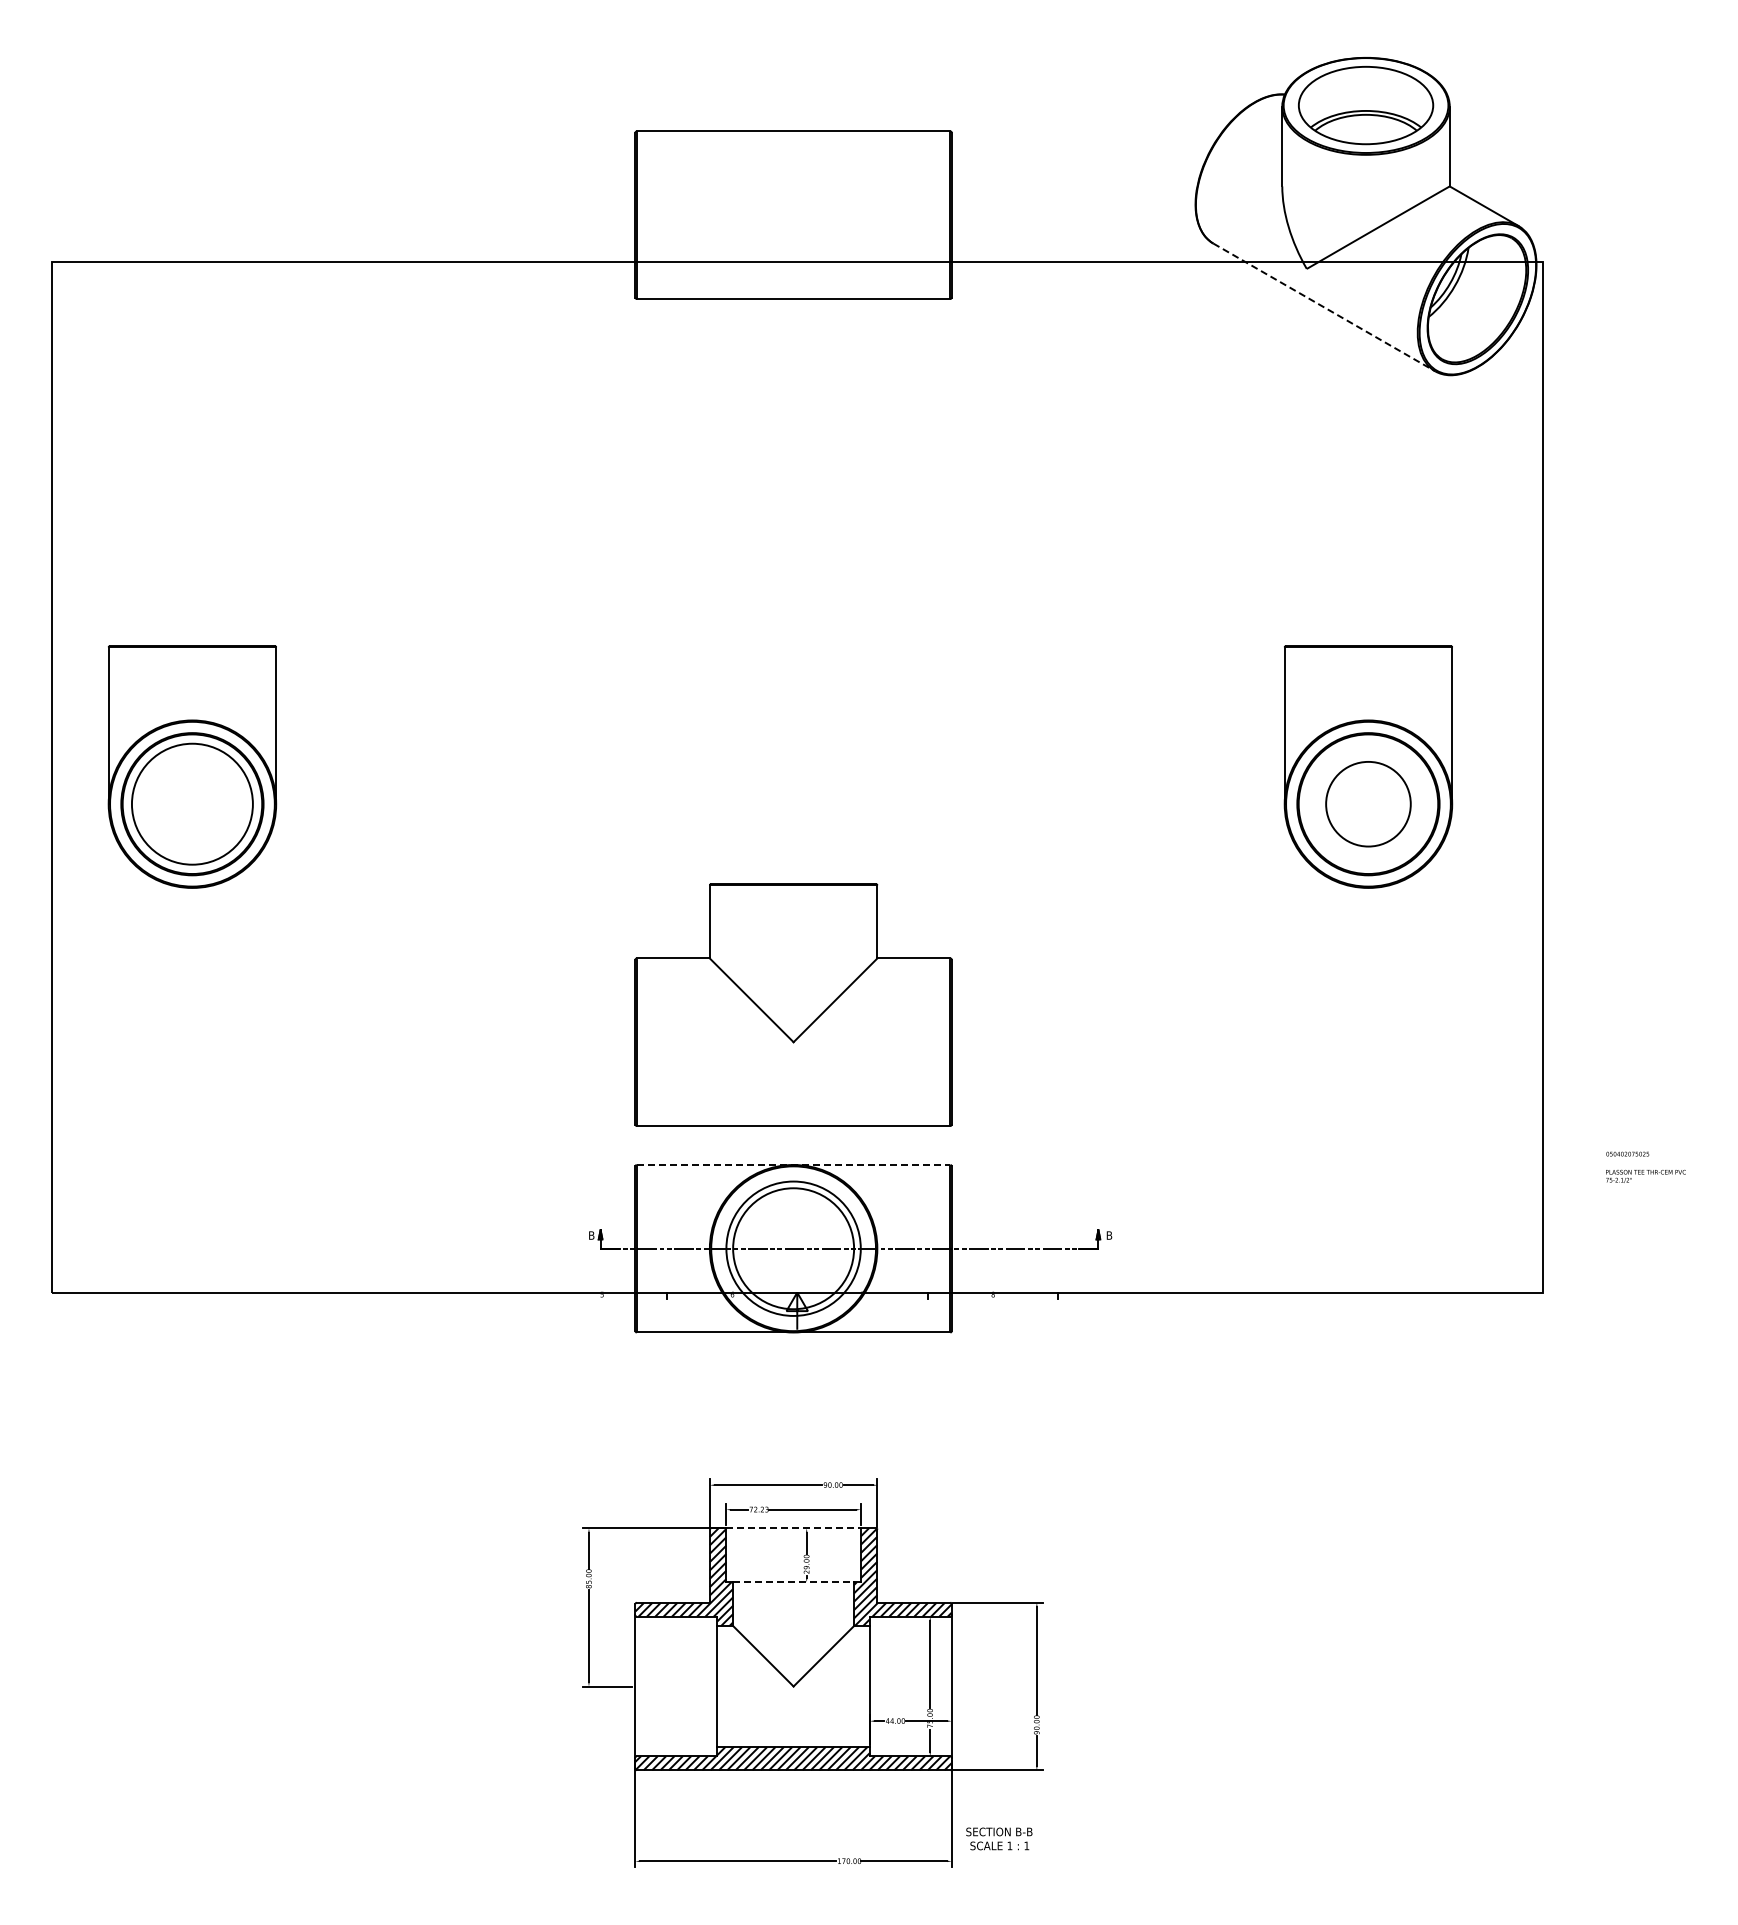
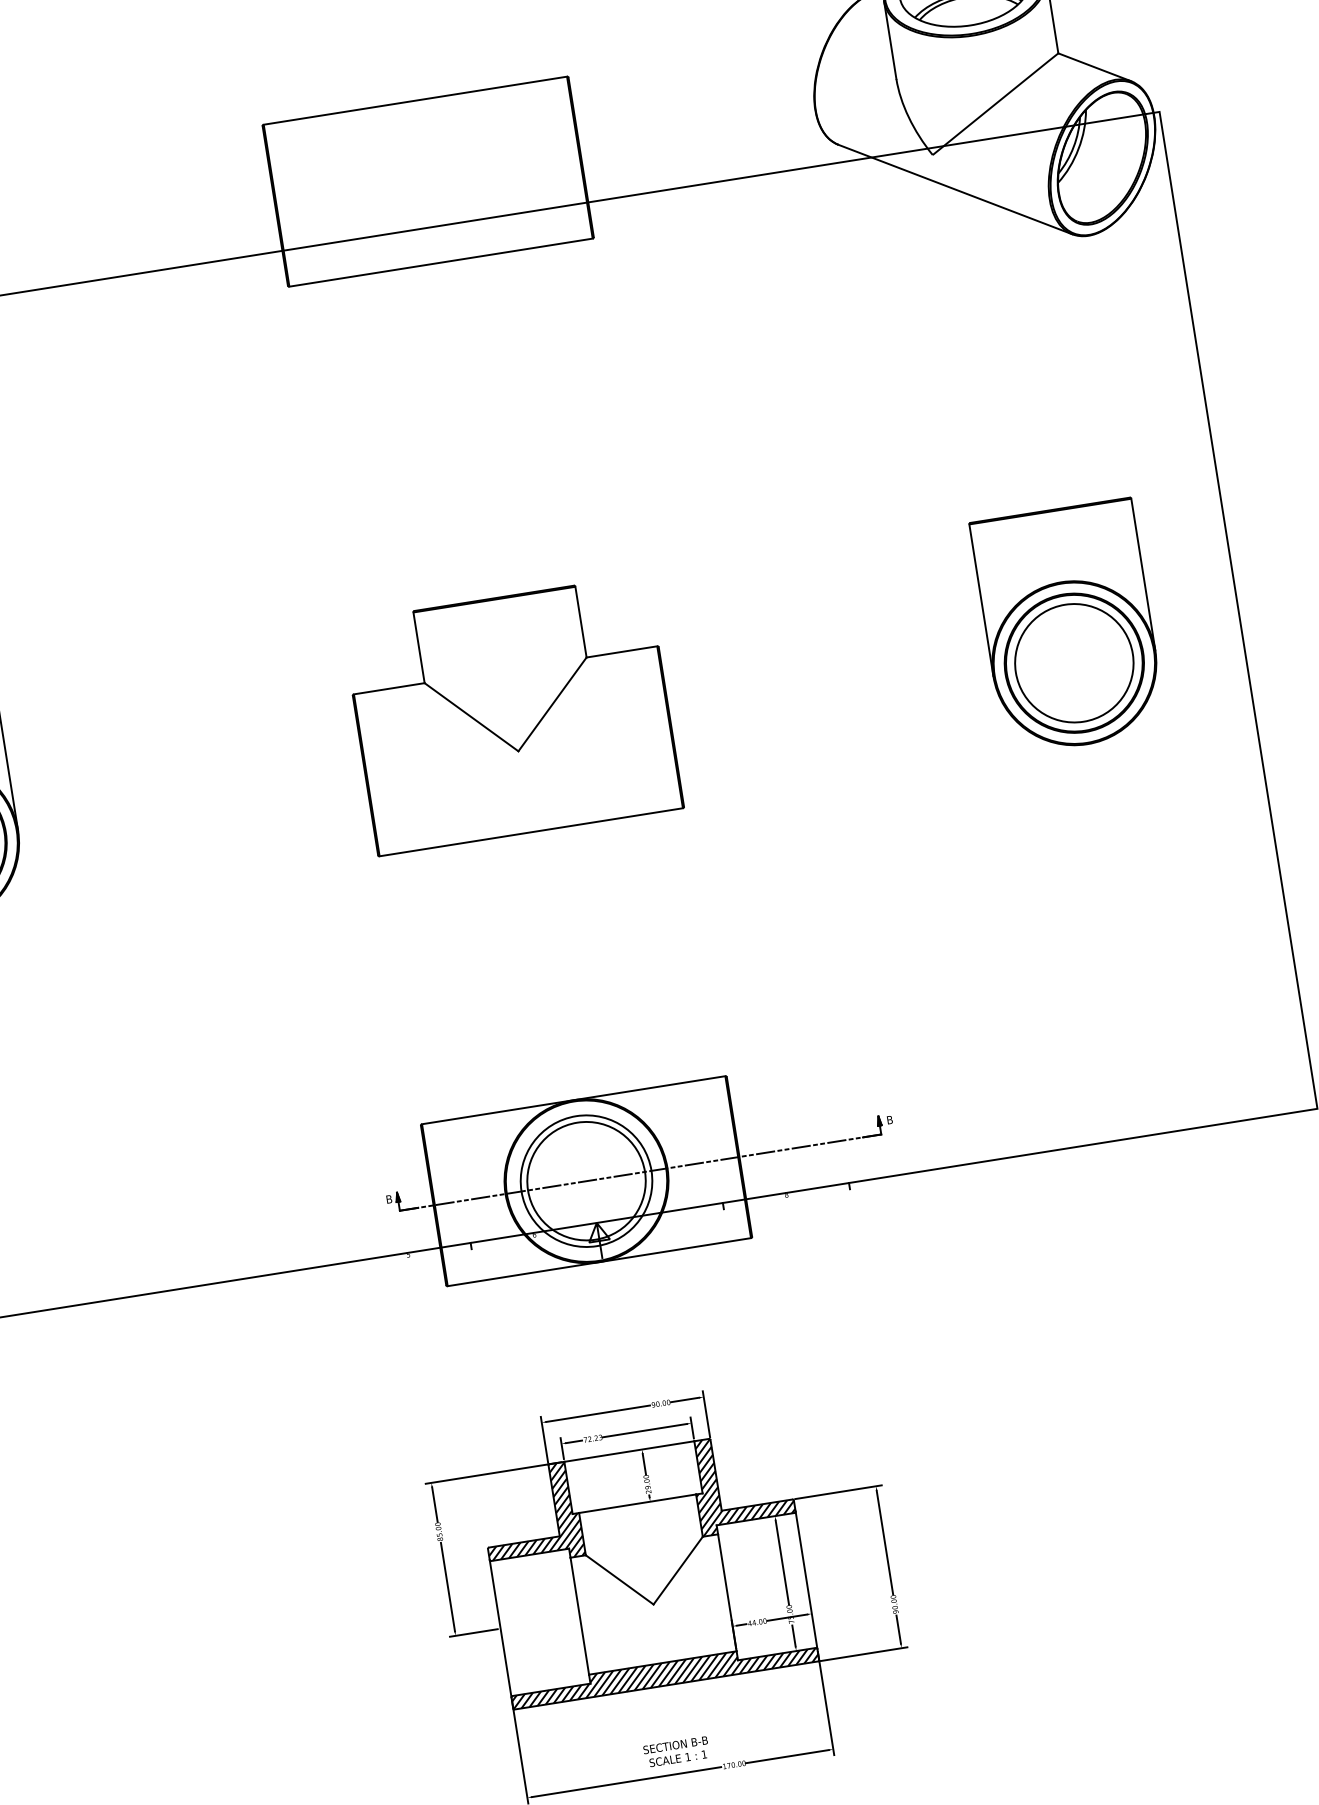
line: (1324, 307) -> (955, 189), dashed -> solid
circle: (1367, 803) -> (1073, 662), size x1.43
part: (793, 1004) -> (512, 714), moved
line: (793, 1165) -> (573, 1100), dashed -> solid
line: (794, 1528) -> (630, 1451), dashed -> solid
line: (794, 1582) -> (638, 1503), dashed -> solid
text: (999, 1838) -> (676, 1751), moved

